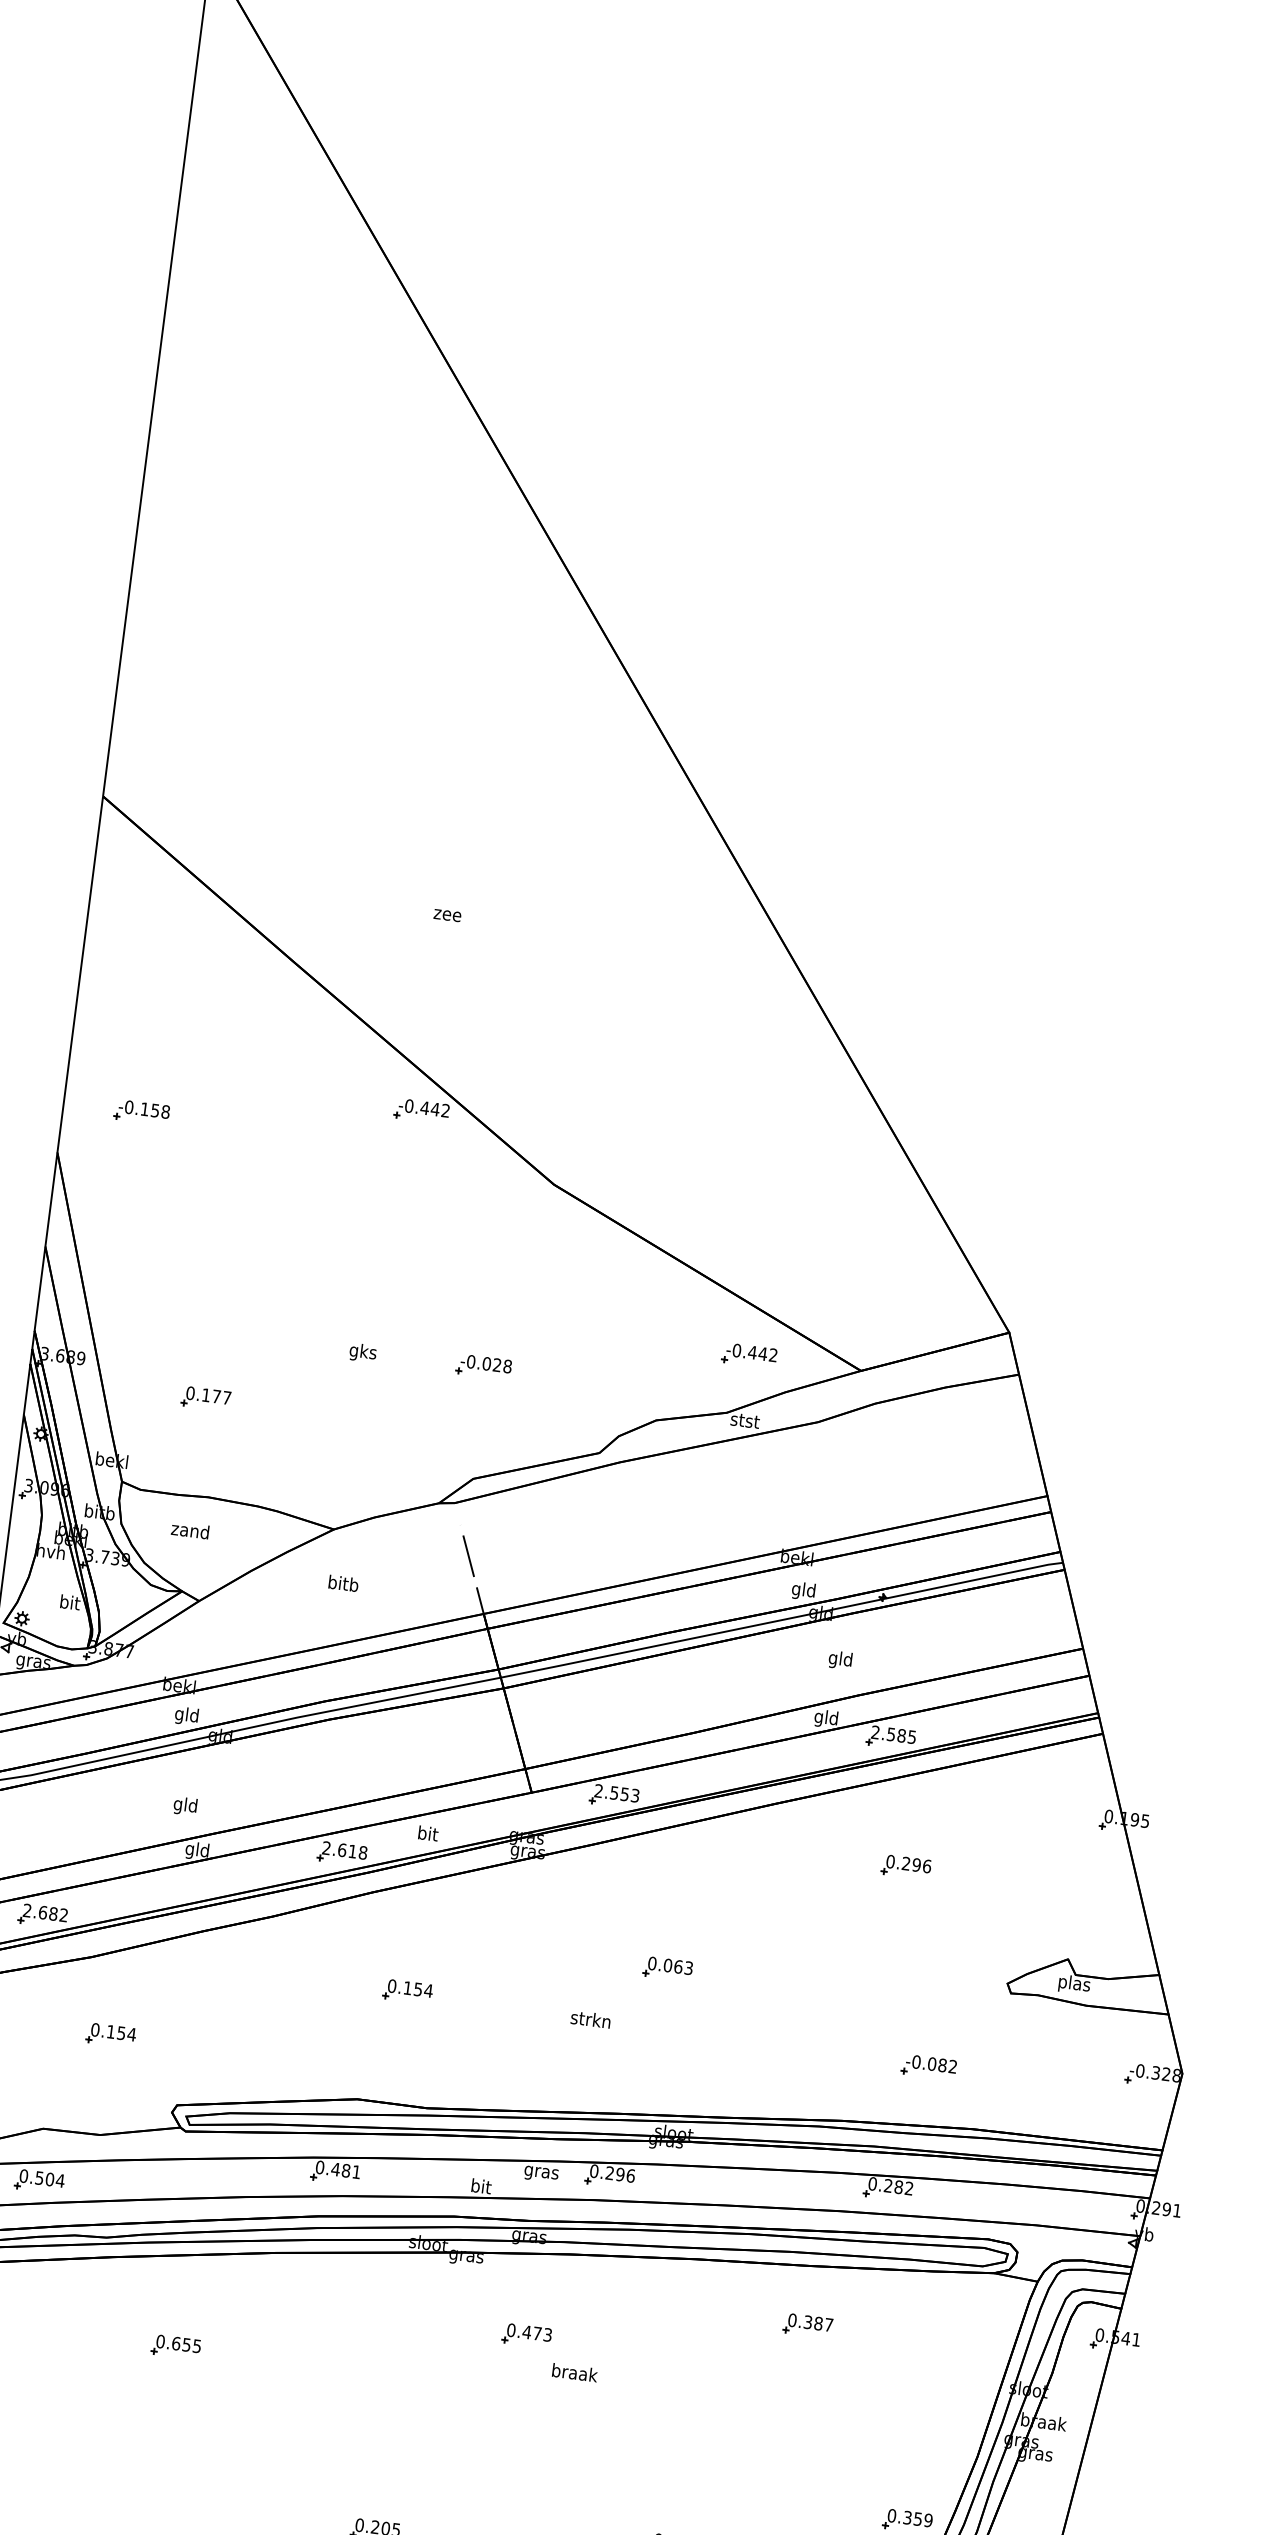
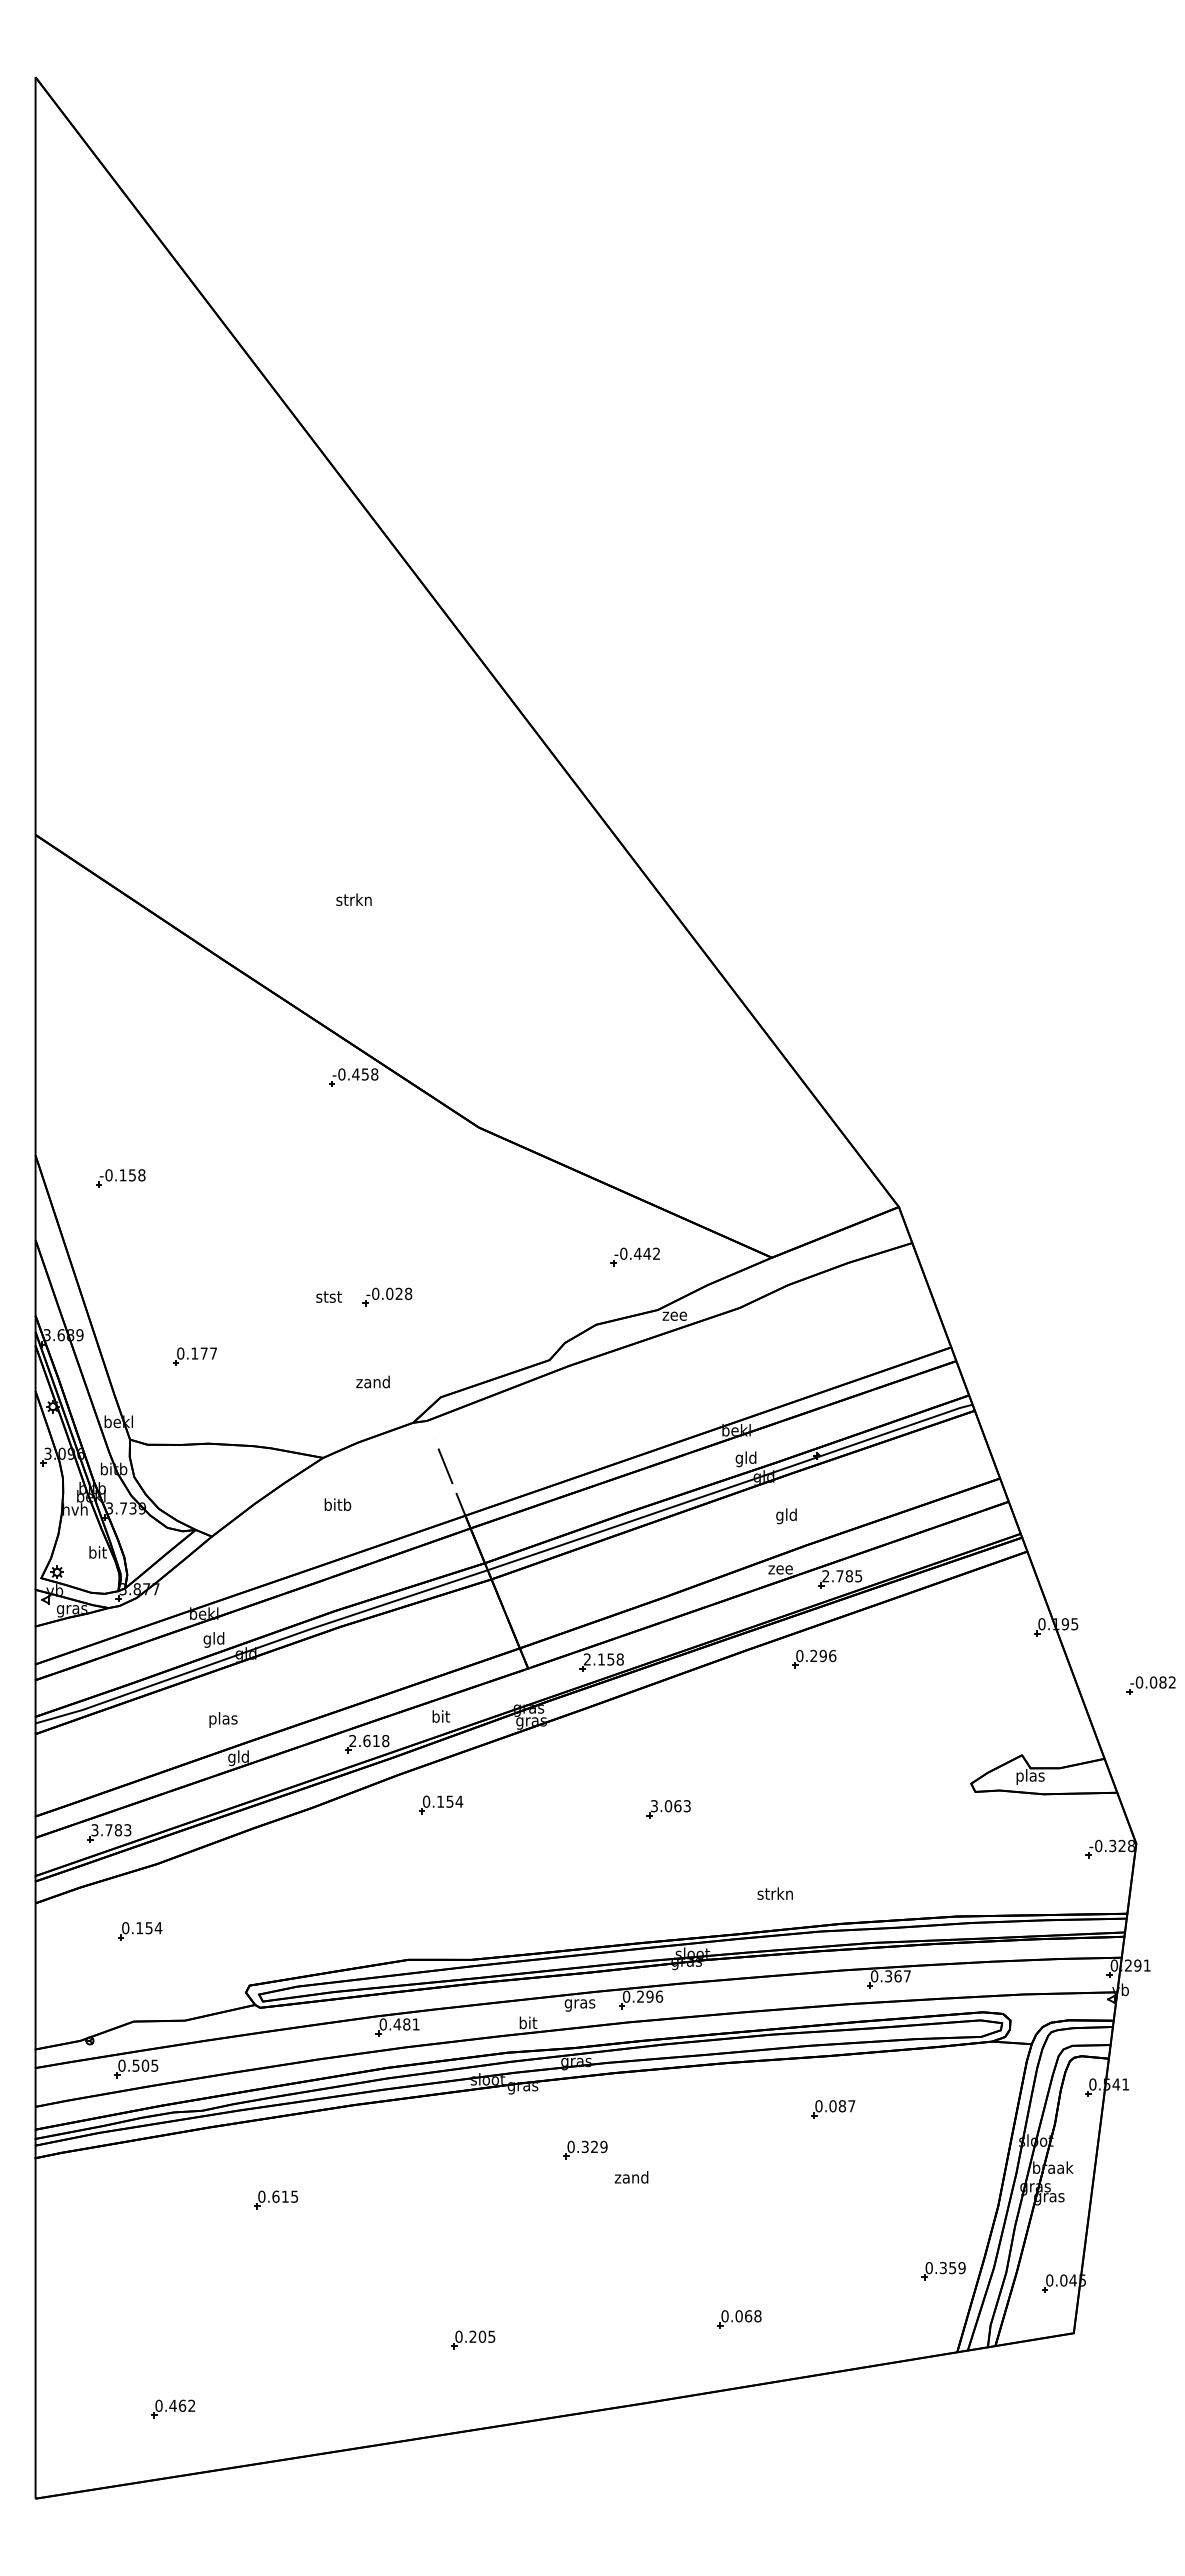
text: (447, 913) -> (353, 899), zee -> strkn
text: (439, 1110) -> (369, 1074), -0.442 -> -0.458
part: (141, 1112) -> (120, 1178), moved
text: (362, 1353) -> (328, 1298), gks -> stst
part: (748, 1355) -> (634, 1256), moved
part: (483, 1366) -> (387, 1296), moved
text: (744, 1420) -> (674, 1314), stst -> zee
text: (189, 1529) -> (372, 1381), moved
text: (826, 1718) -> (780, 1569), gld -> zee
text: (890, 1734) -> (839, 1576), 2.585 -> 2.785
text: (624, 1794) -> (610, 1659), 2.553 -> 2.158
text: (185, 1805) -> (223, 1719), gld -> plas
part: (906, 1866) -> (814, 1658), moved
text: (45, 1913) -> (111, 1830), 2.682 -> 3.783
text: (652, 1963) -> (654, 1806), 0.063 -> 3.063
part: (408, 1991) -> (441, 1804), moved
text: (590, 2019) -> (774, 1893), moved
part: (111, 2035) -> (140, 1931), moved
part: (928, 2067) -> (1150, 1685), moved
text: (60, 2180) -> (154, 2065), 0.504 -> 0.505
text: (898, 2187) -> (897, 1976), 0.282 -> 0.367
text: (807, 2322) -> (832, 2106), 0.387 -> 0.087
text: (537, 2333) -> (594, 2146), 0.473 -> 0.329
text: (185, 2344) -> (284, 2196), 0.655 -> 0.615
text: (575, 2372) -> (632, 2177), braak -> zand

